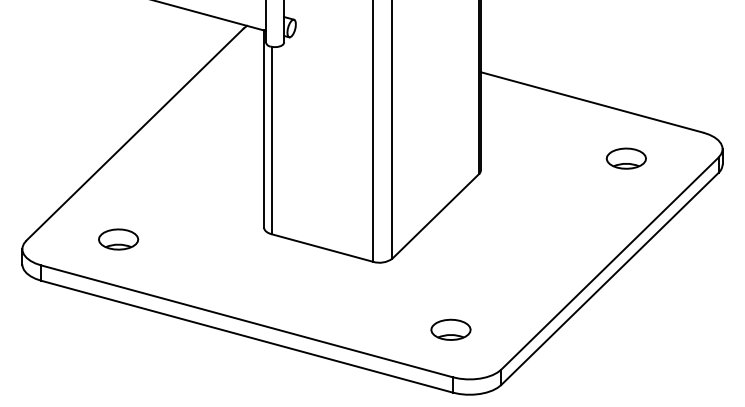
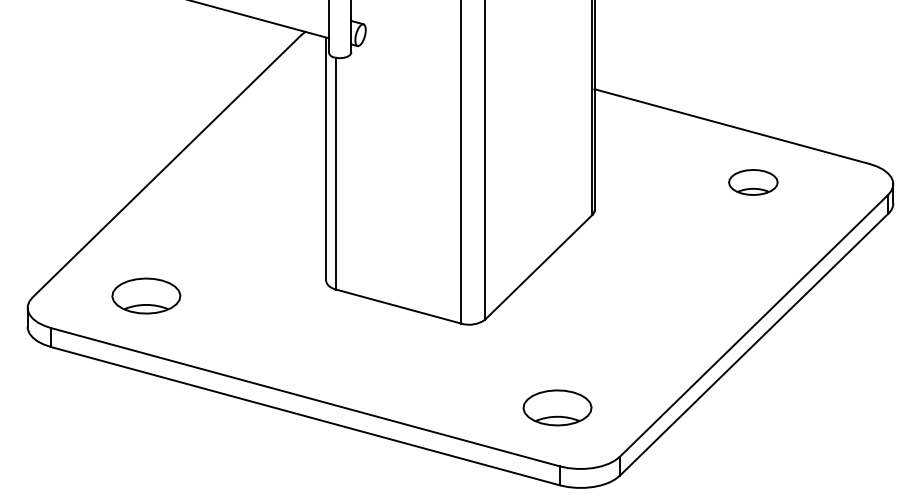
part: (625, 158) -> (752, 182), moved
part: (118, 239) -> (146, 296), size x1.4
part: (450, 329) -> (556, 407), size x1.4

